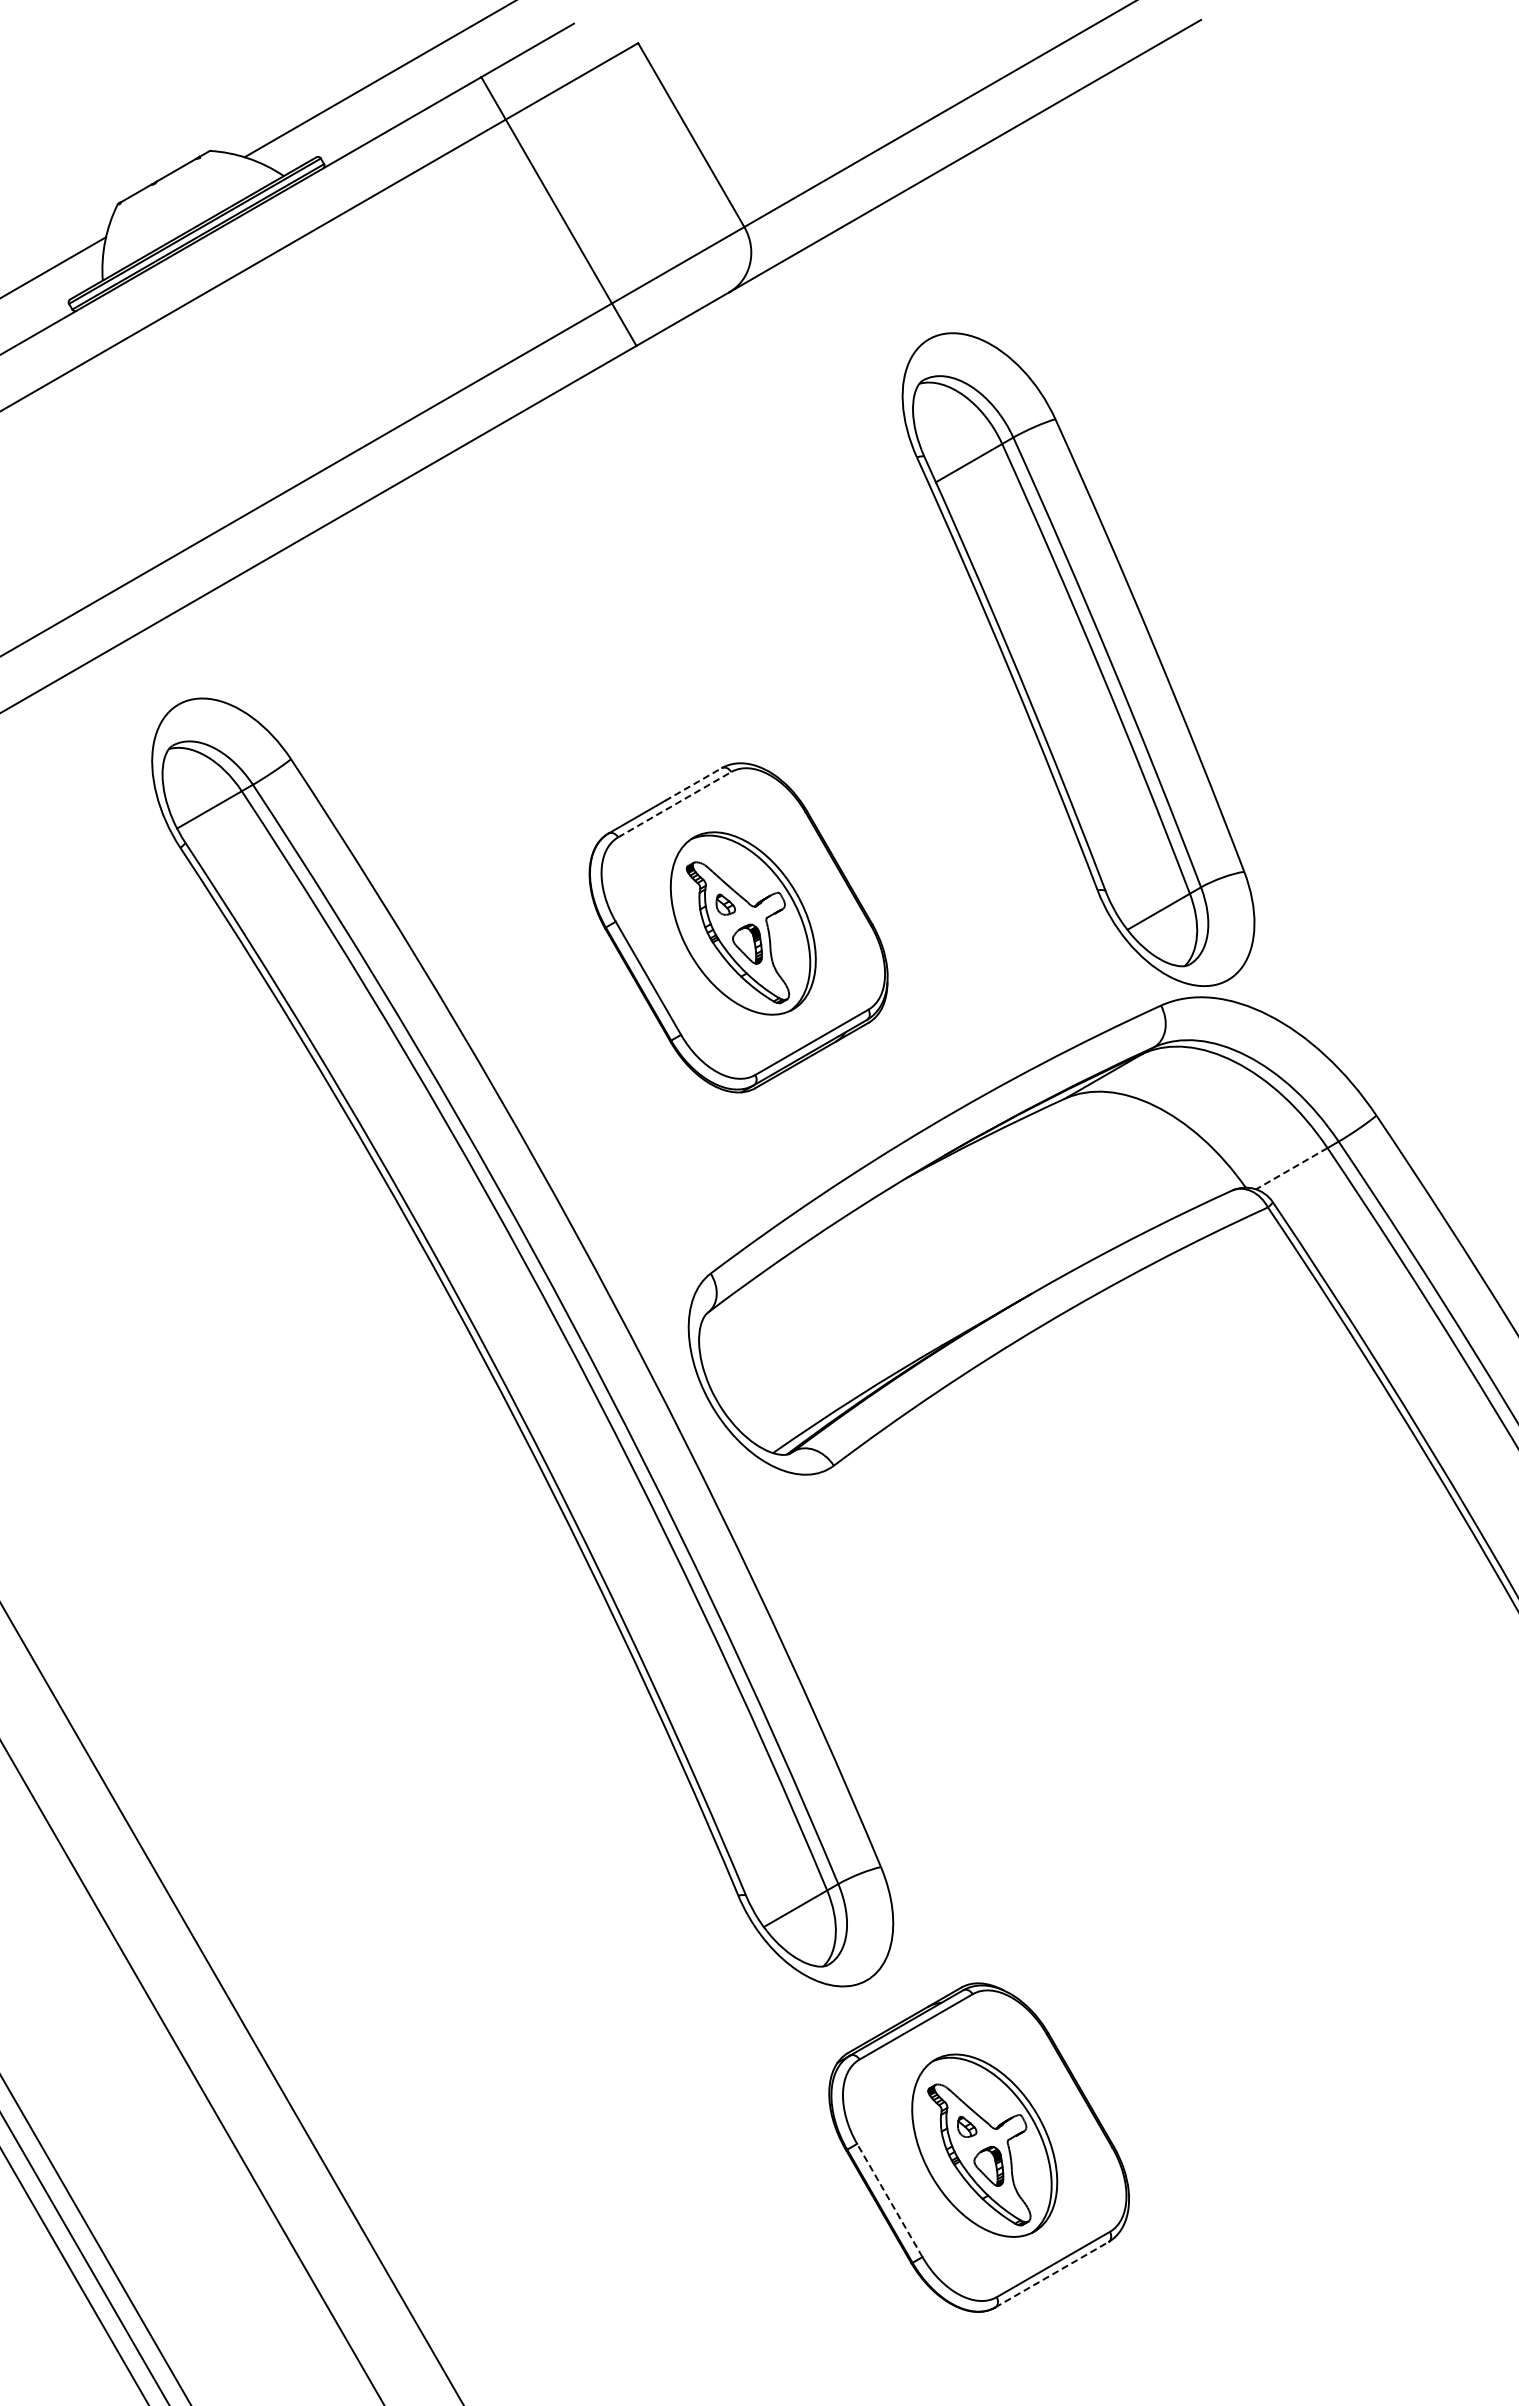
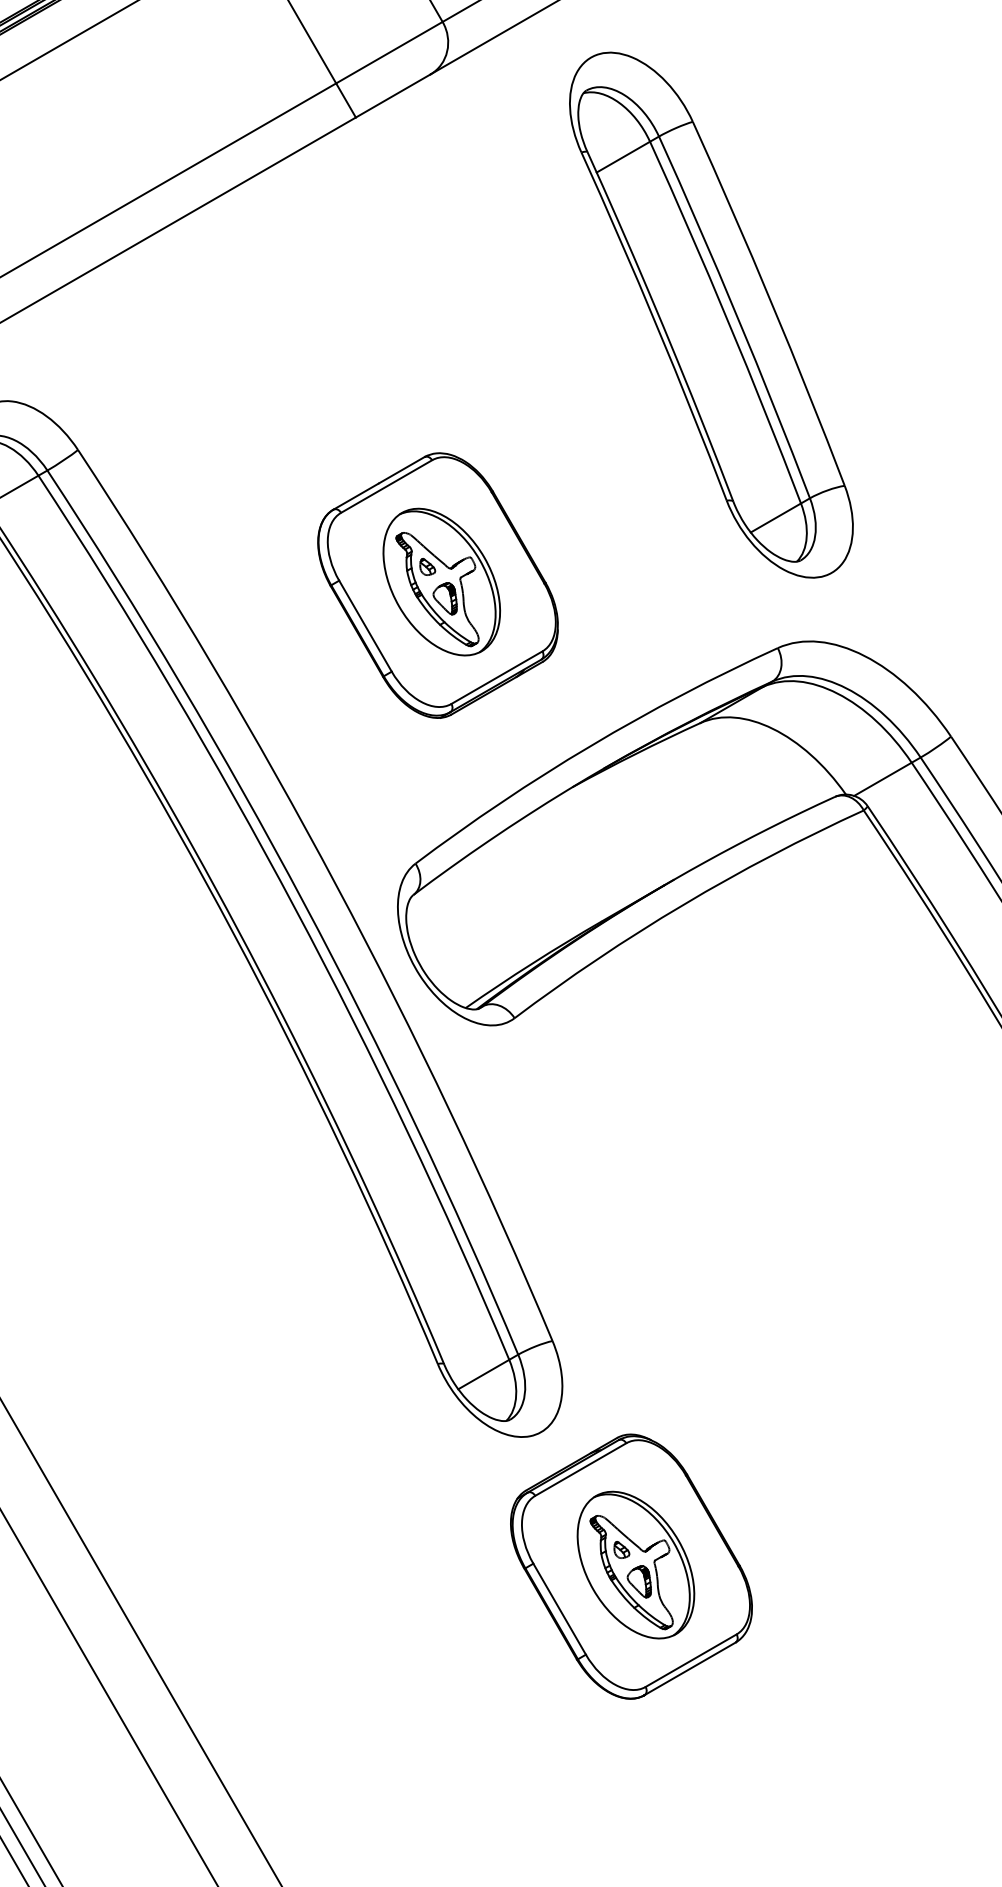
part: (1078, 659) -> (711, 315), moved
line: (693, 784) -> (401, 470), dashed -> solid
line: (675, 804) -> (387, 486), dashed -> solid
line: (1291, 1168) -> (882, 779), dashed -> solid
line: (889, 2200) -> (559, 1609), dashed -> solid
line: (1052, 2274) -> (690, 1668), dashed -> solid

